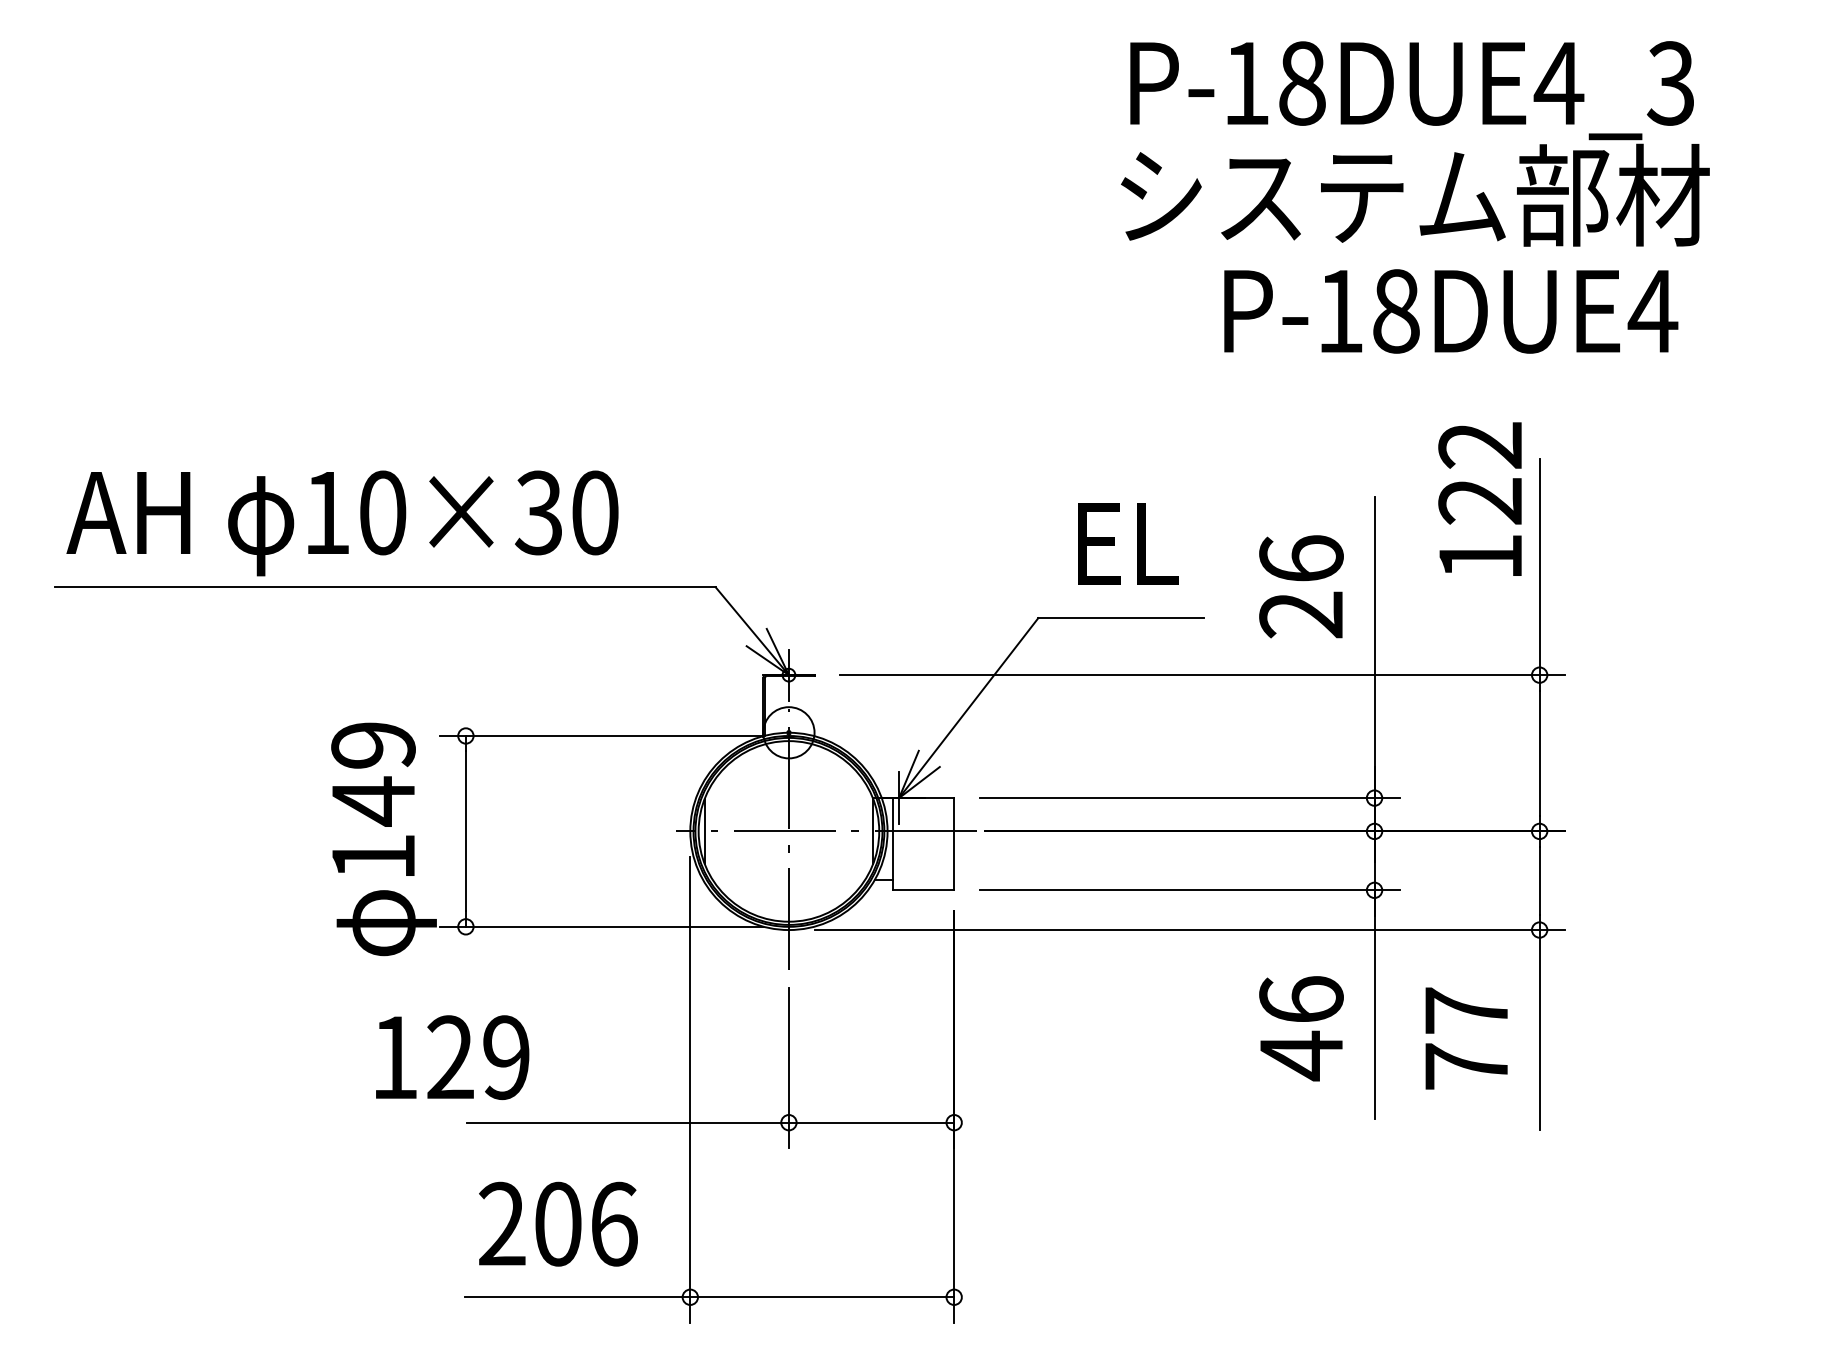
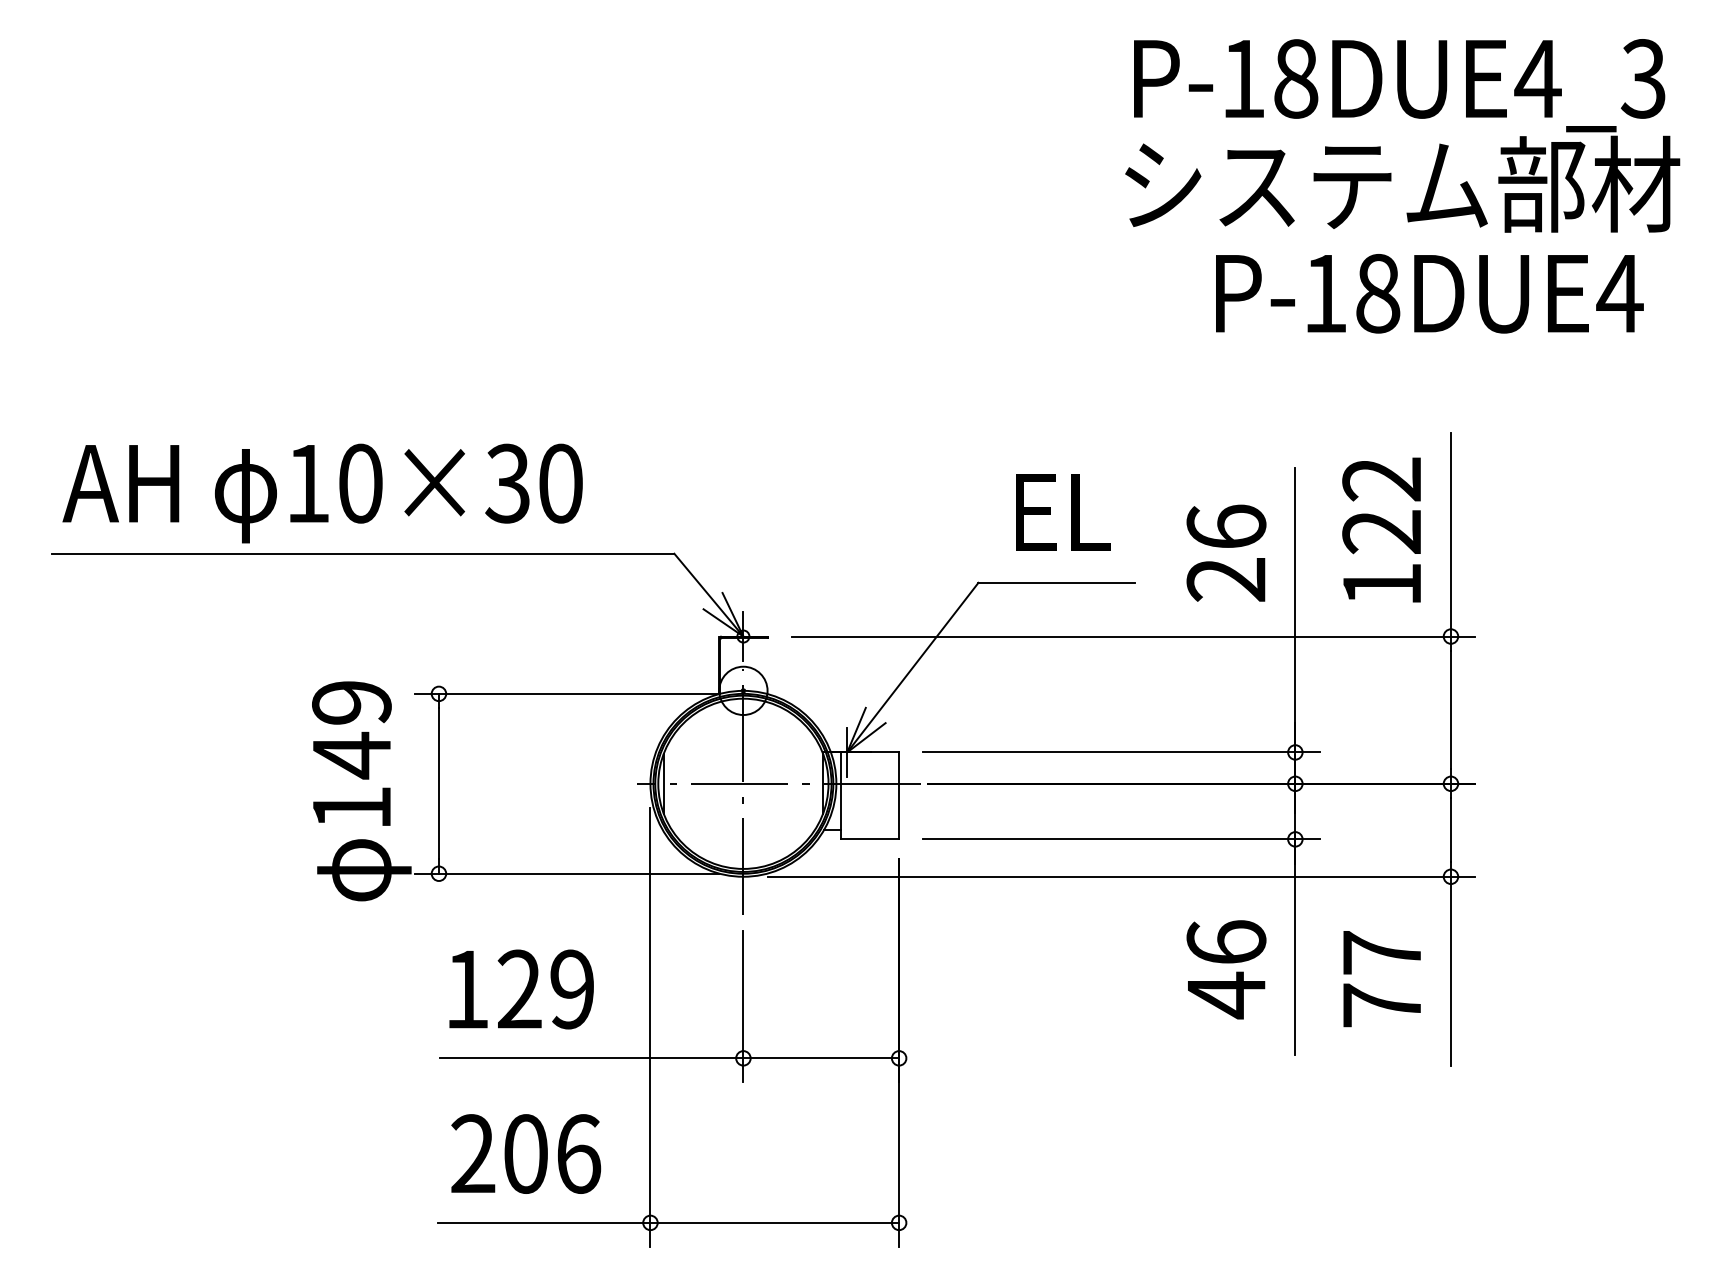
text: (1415, 143) -> (1402, 135), moved
text: (1451, 311) -> (1430, 293), moved
text: (1479, 498) -> (1381, 529), moved
text: (452, 1057) -> (521, 989), moved

